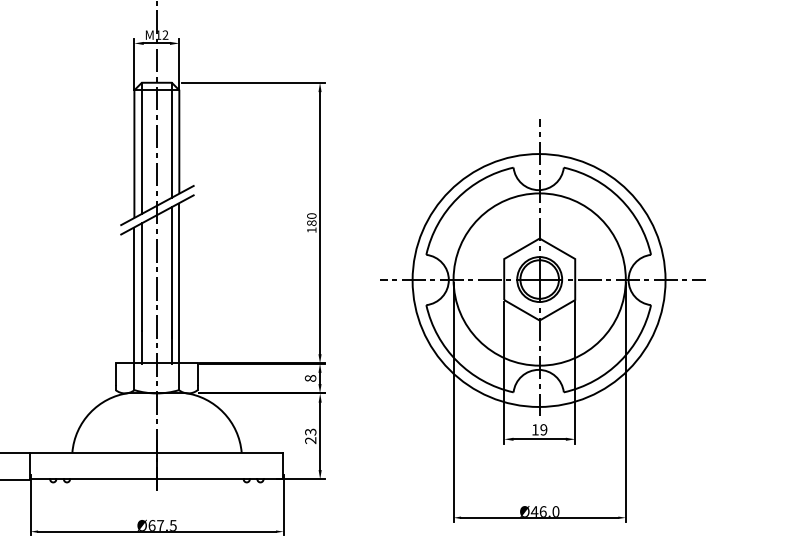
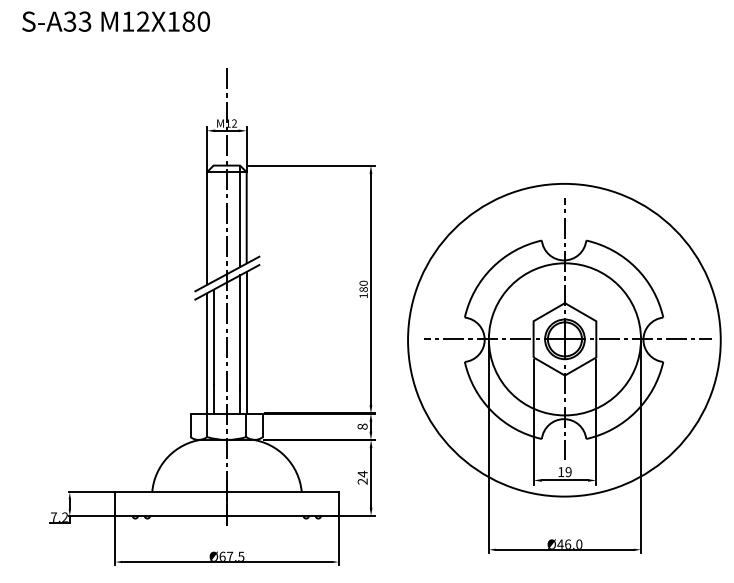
line: (141, 148) -> (213, 223), removed
circle: (539, 279) -> (564, 339), size x1.4
text: (310, 431) -> (362, 473), 23 -> 24

